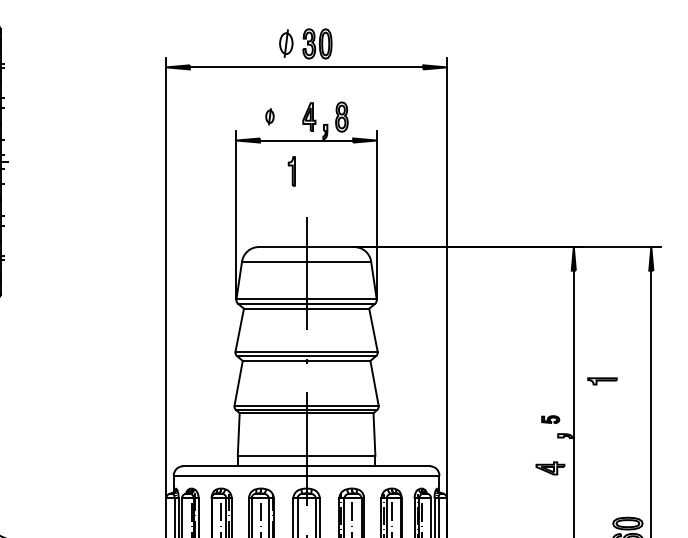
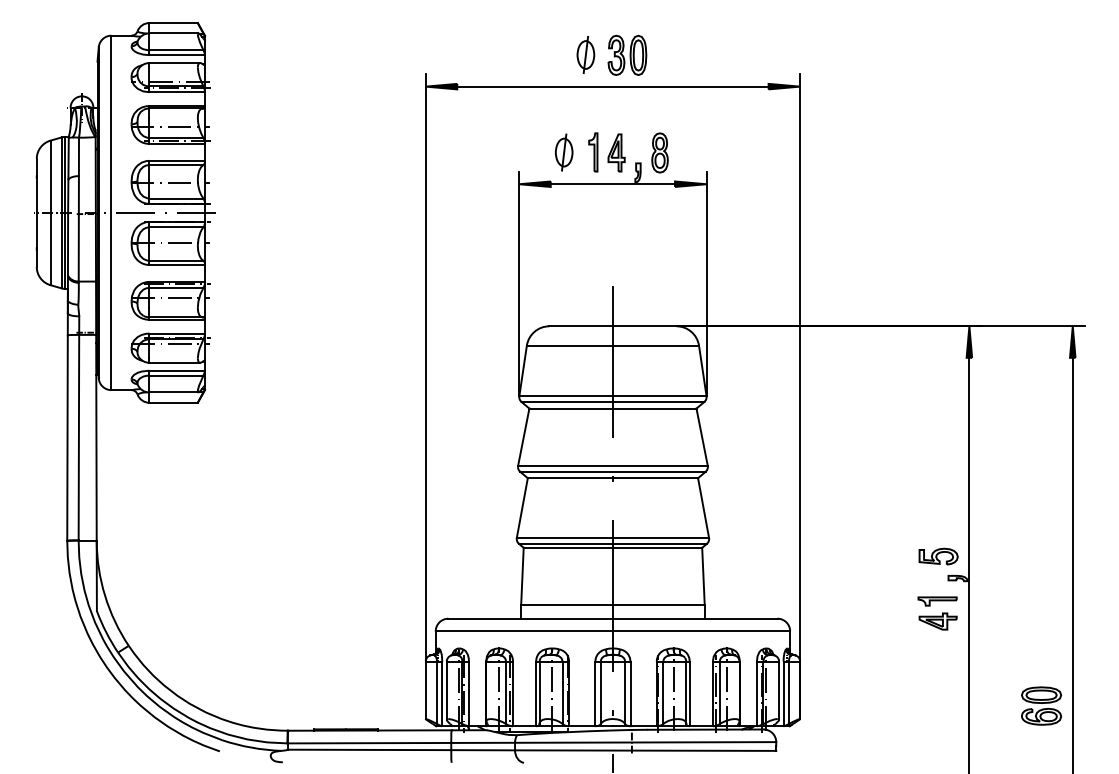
part: (269, 116) -> (563, 152), size x1.67
part: (292, 171) -> (593, 152), moved
part: (602, 381) -> (937, 601), moved
part: (550, 419) -> (938, 556), size x1.67

